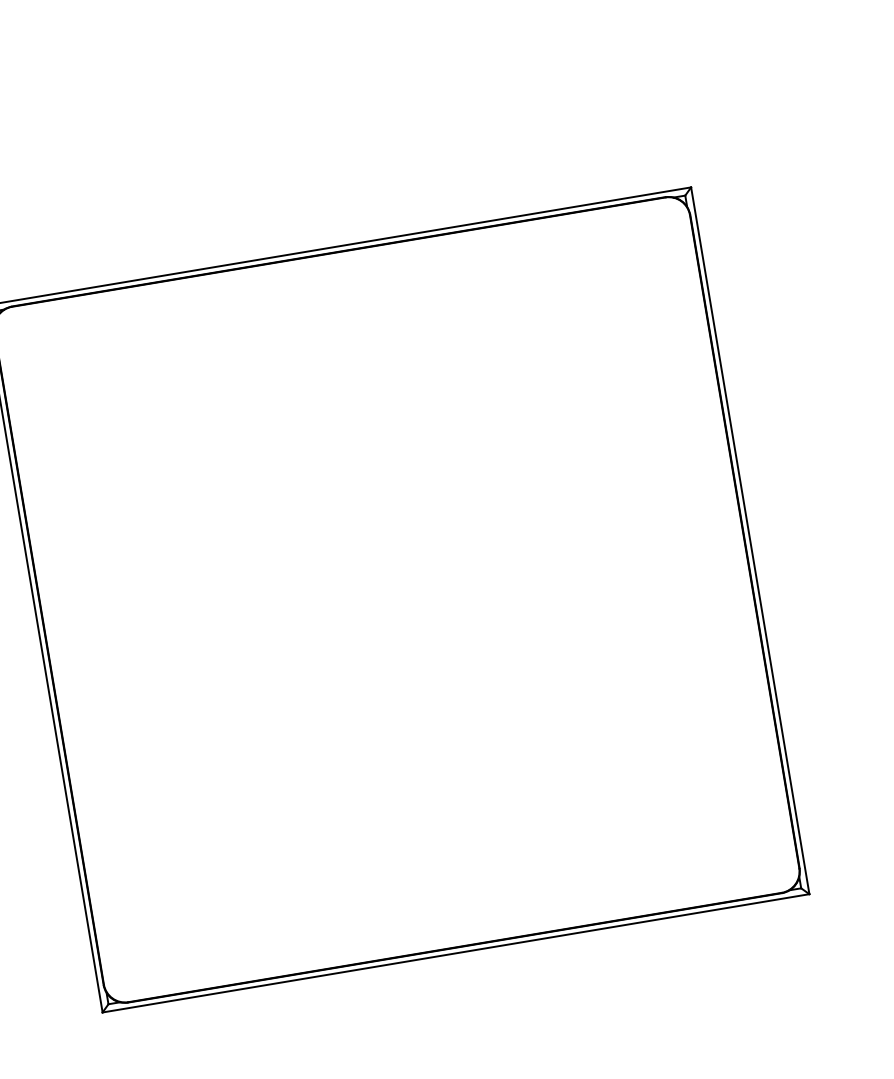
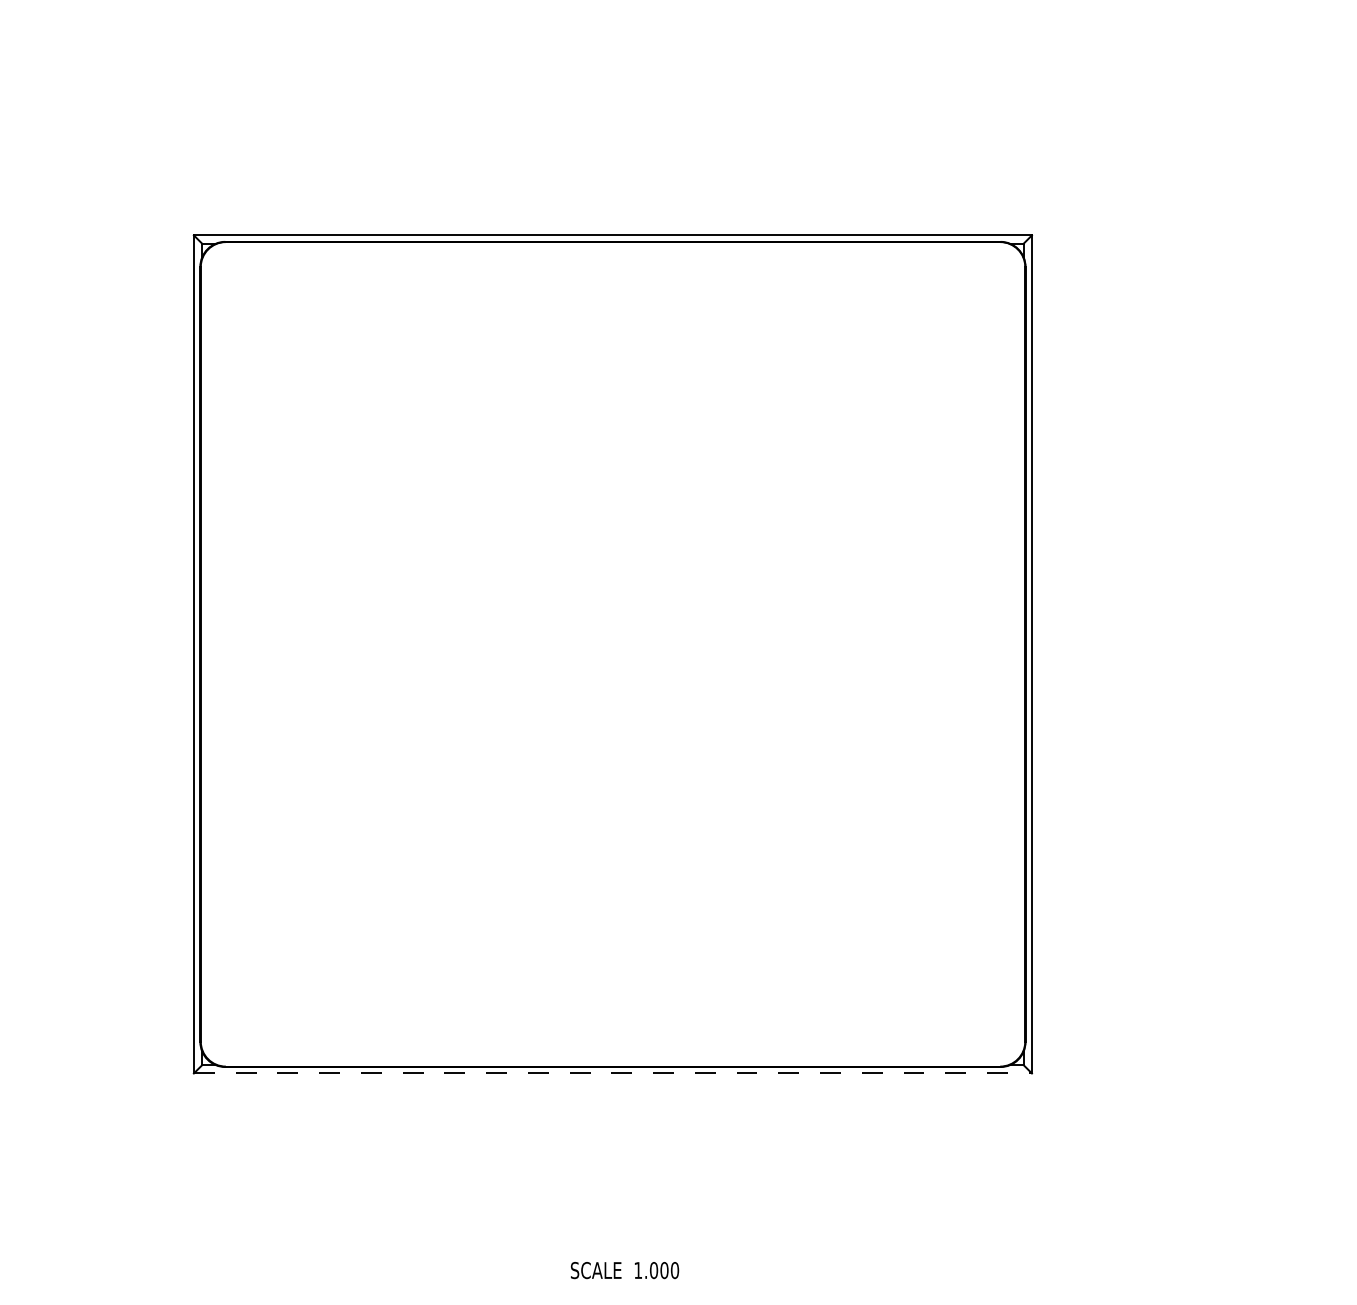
line: (456, 953) -> (613, 1073), solid -> dashed

